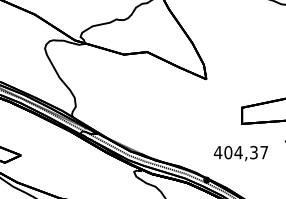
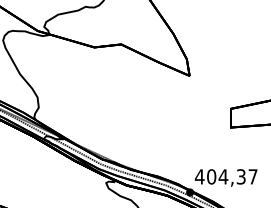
text: (240, 153) -> (225, 177), moved

